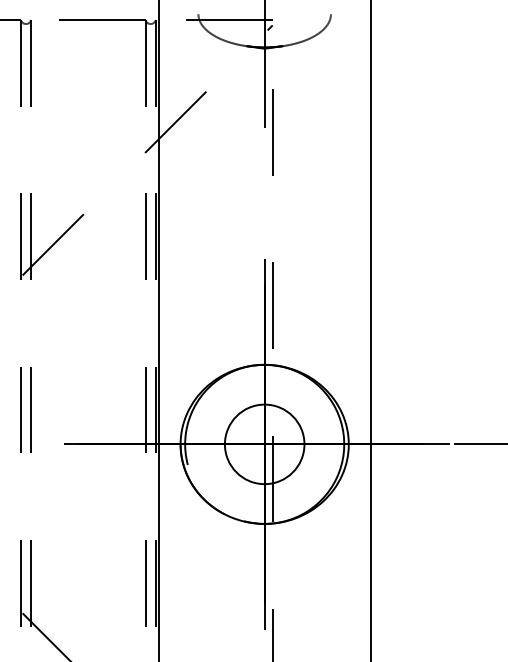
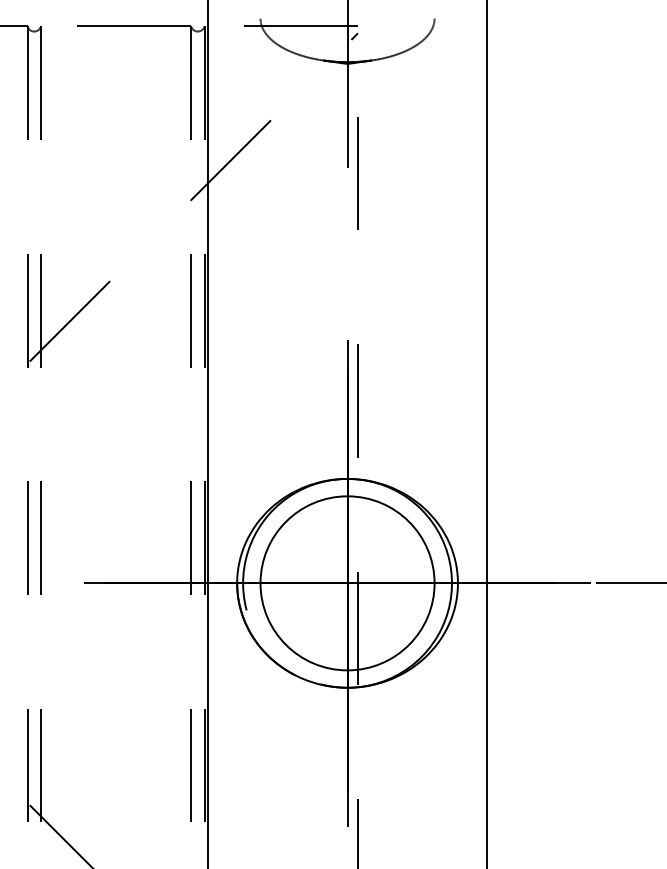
circle: (264, 444) -> (347, 583), size x1.67

